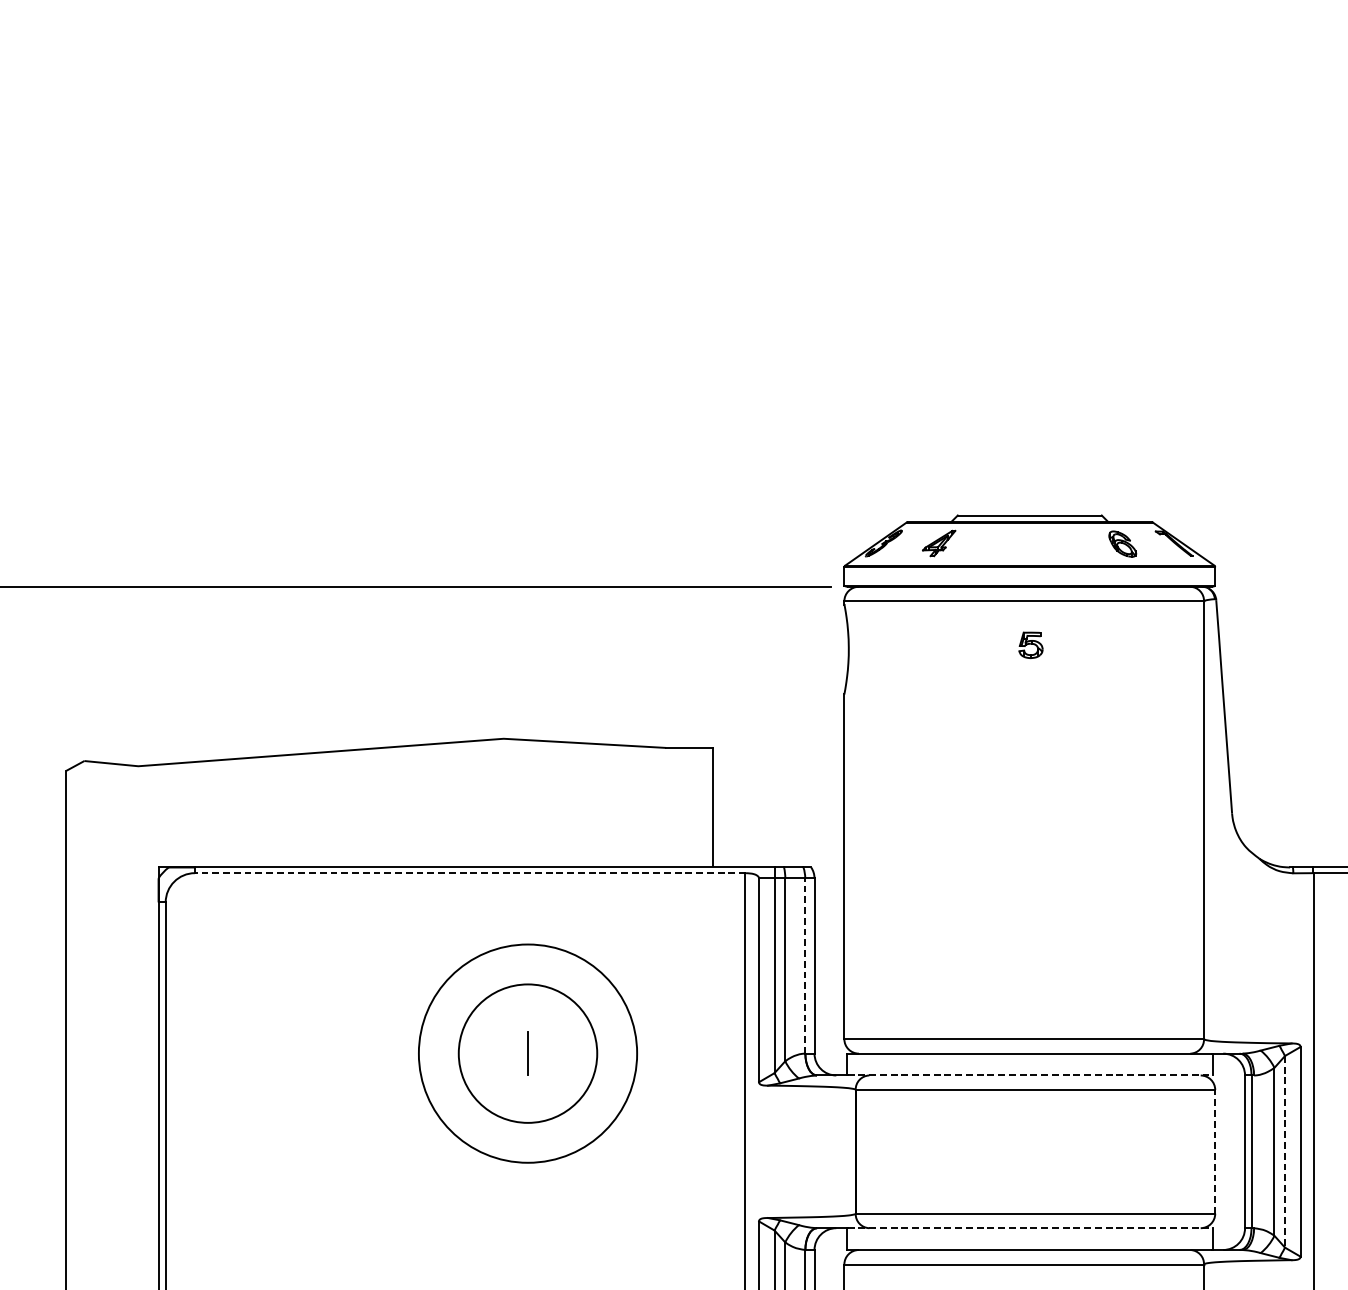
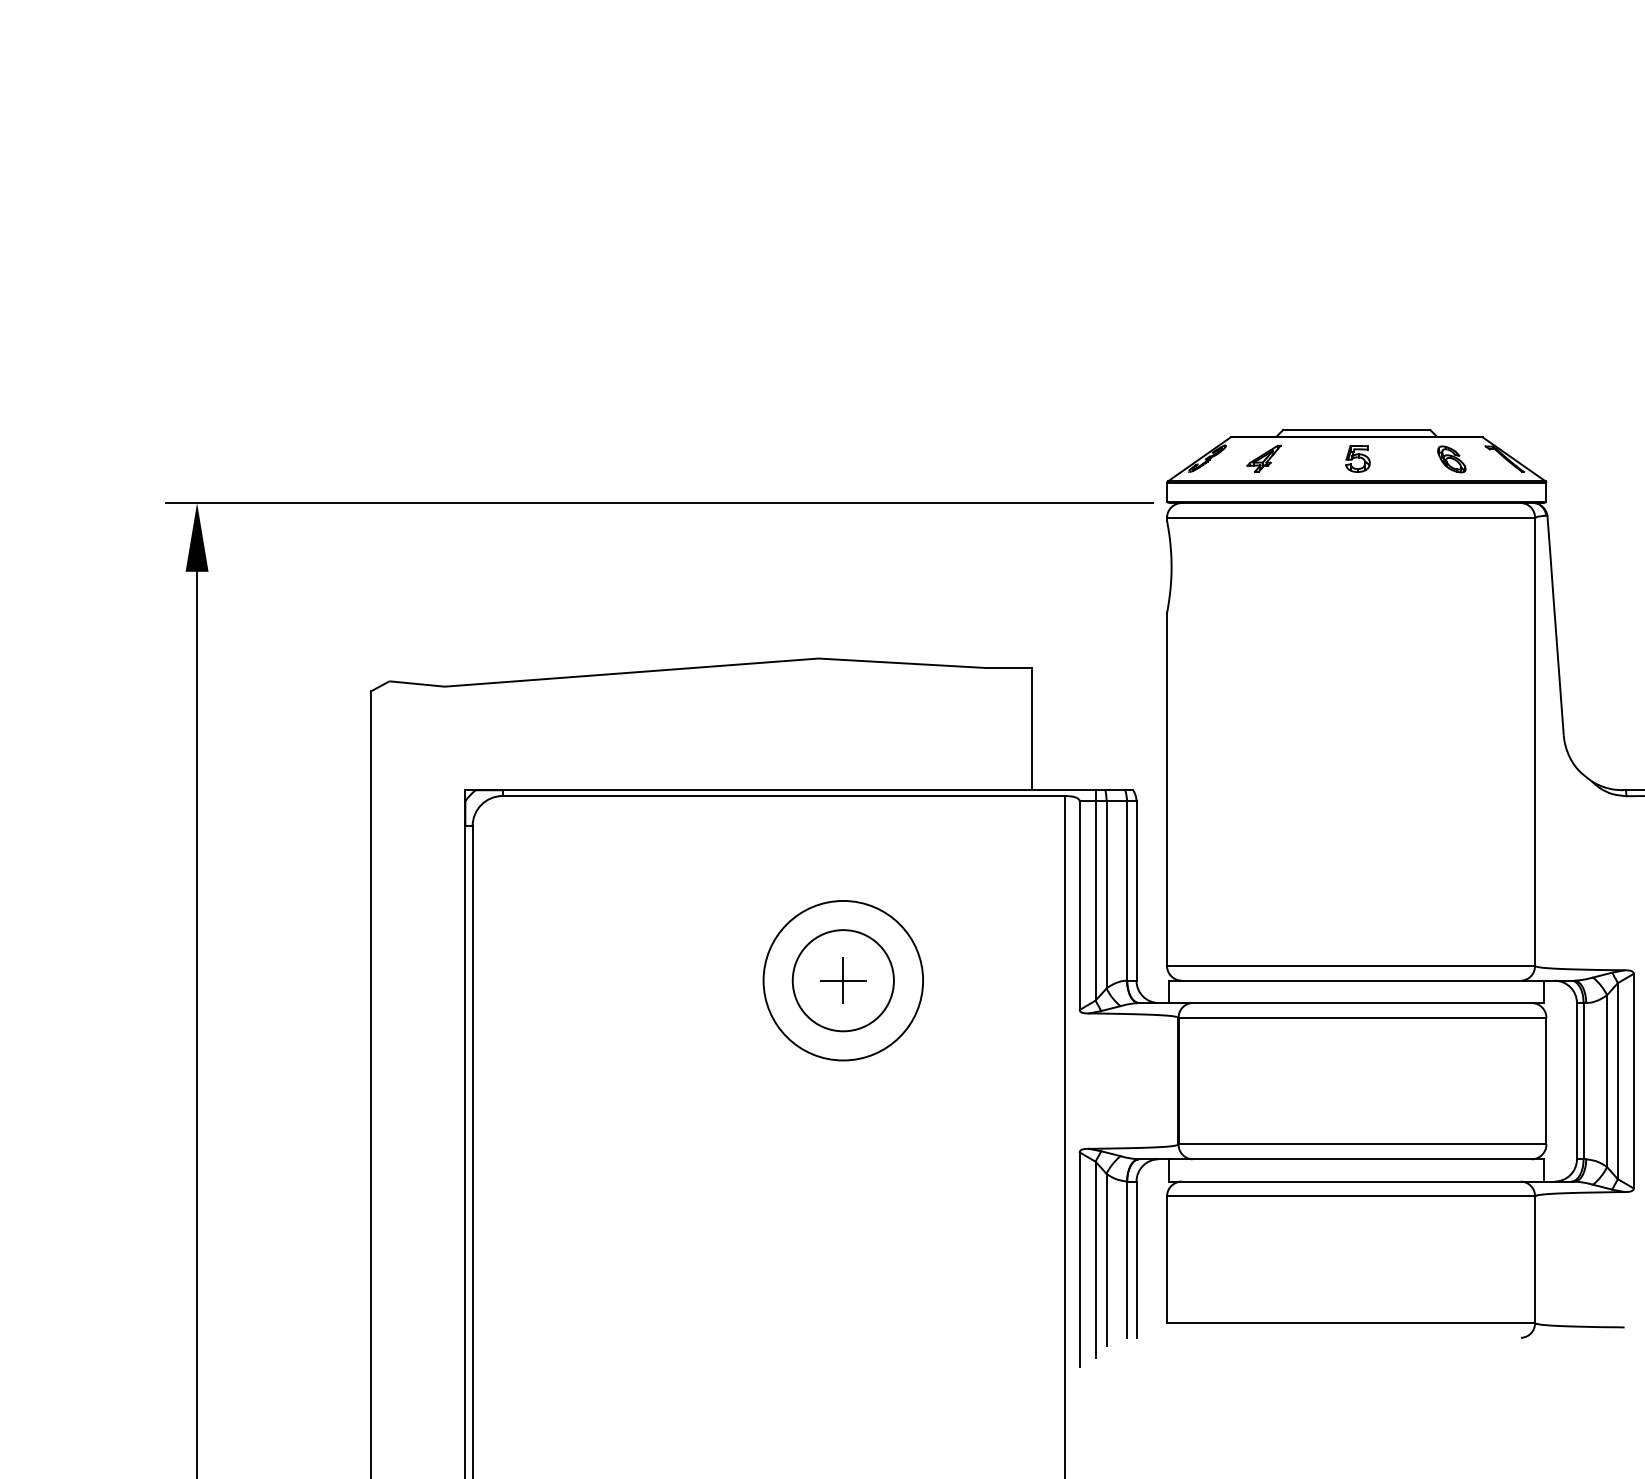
part: (1030, 644) -> (1357, 458), moved
line: (470, 873) -> (784, 796), dashed -> solid
line: (805, 966) -> (1127, 891), dashed -> solid
circle: (527, 1053) -> (842, 980), size x0.71
circle: (528, 1053) -> (843, 980), size x0.71
line: (528, 1053) -> (843, 980), added
line: (1030, 1075) -> (1357, 1003), dashed -> solid
line: (1215, 1151) -> (1546, 1080), dashed -> solid
line: (1284, 1152) -> (1617, 1081), dashed -> solid
line: (1030, 1228) -> (1357, 1159), dashed -> solid

